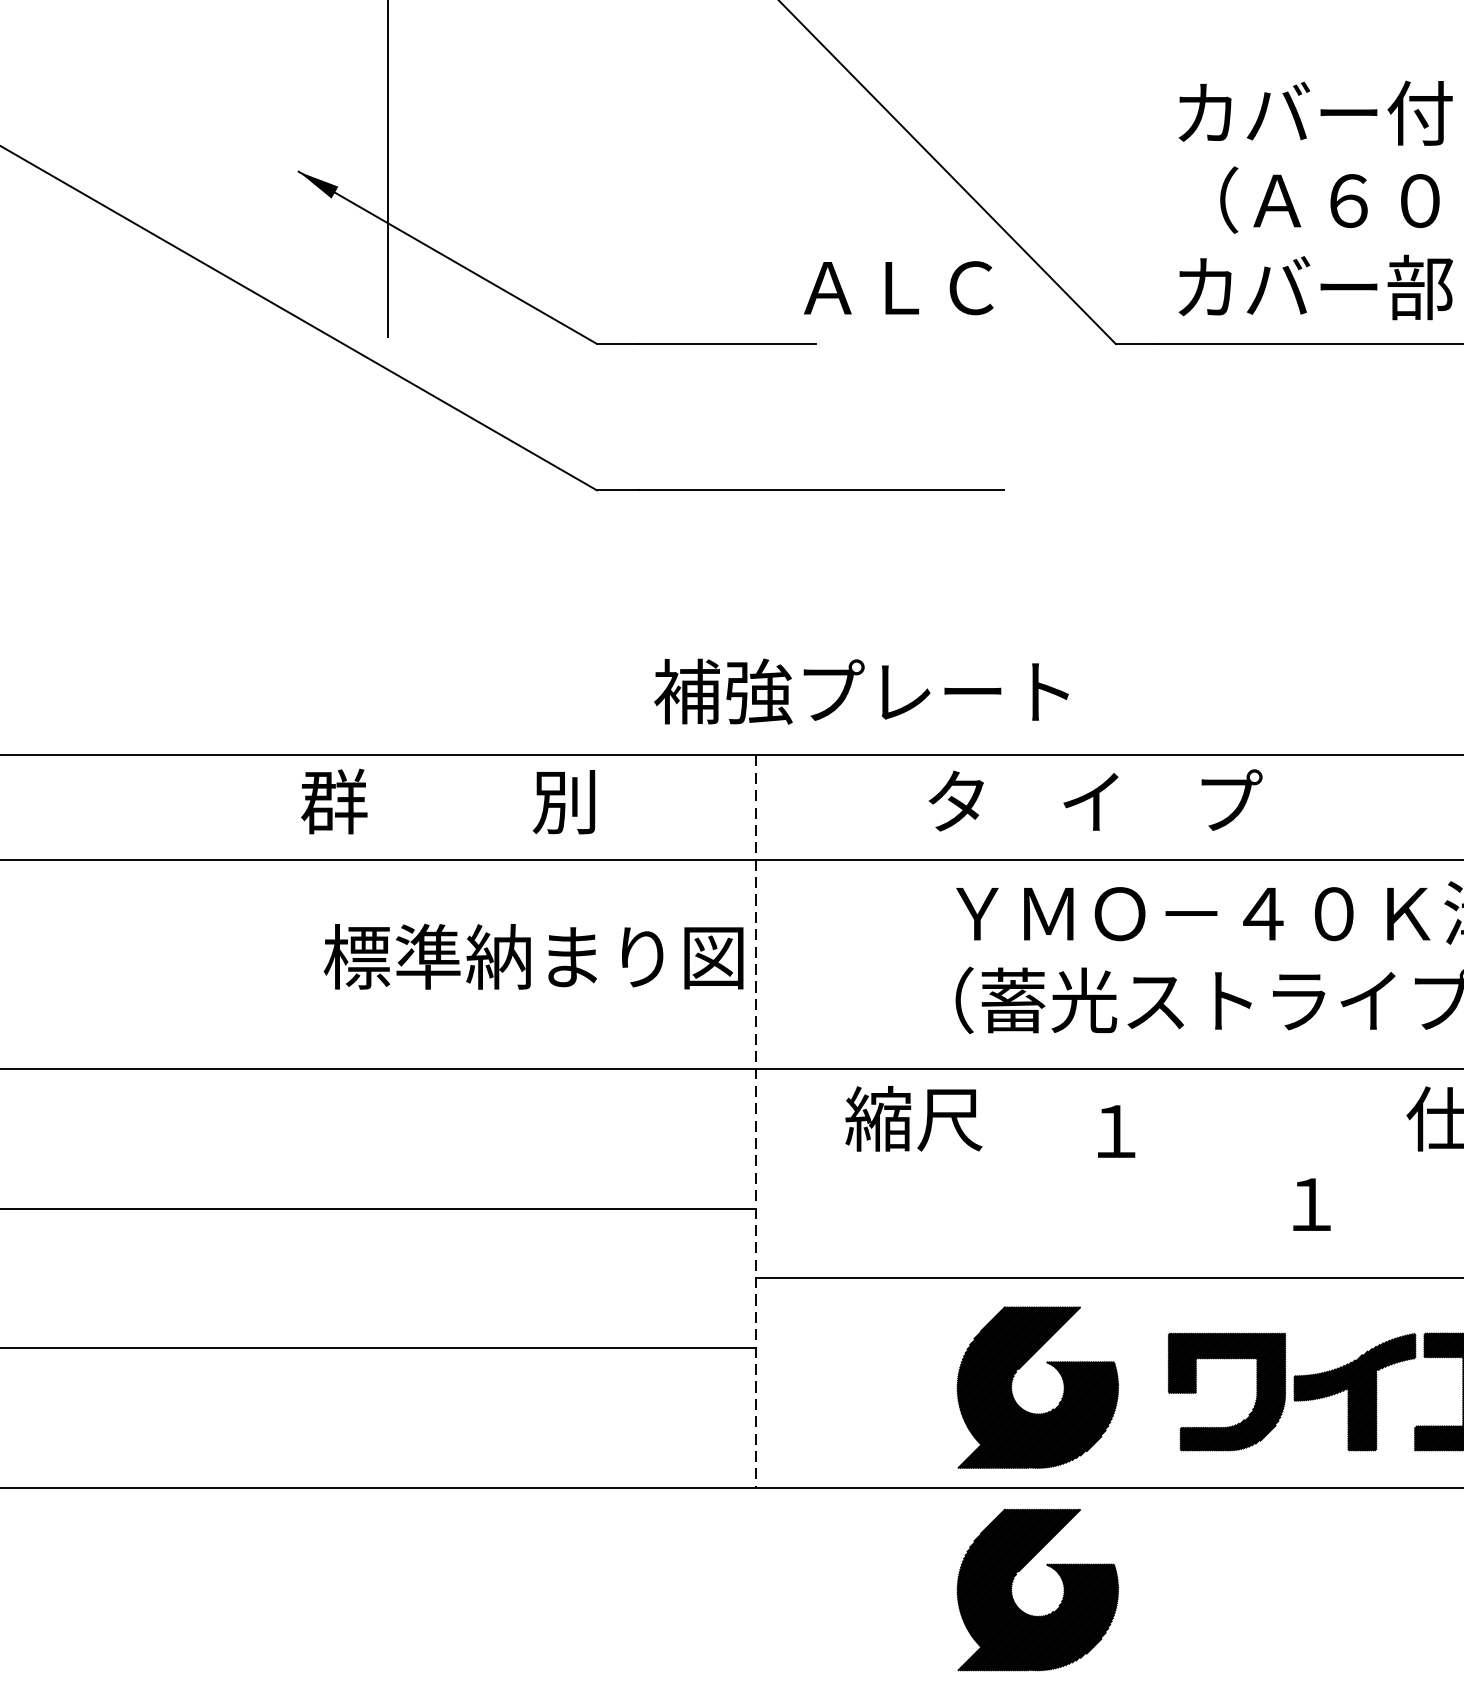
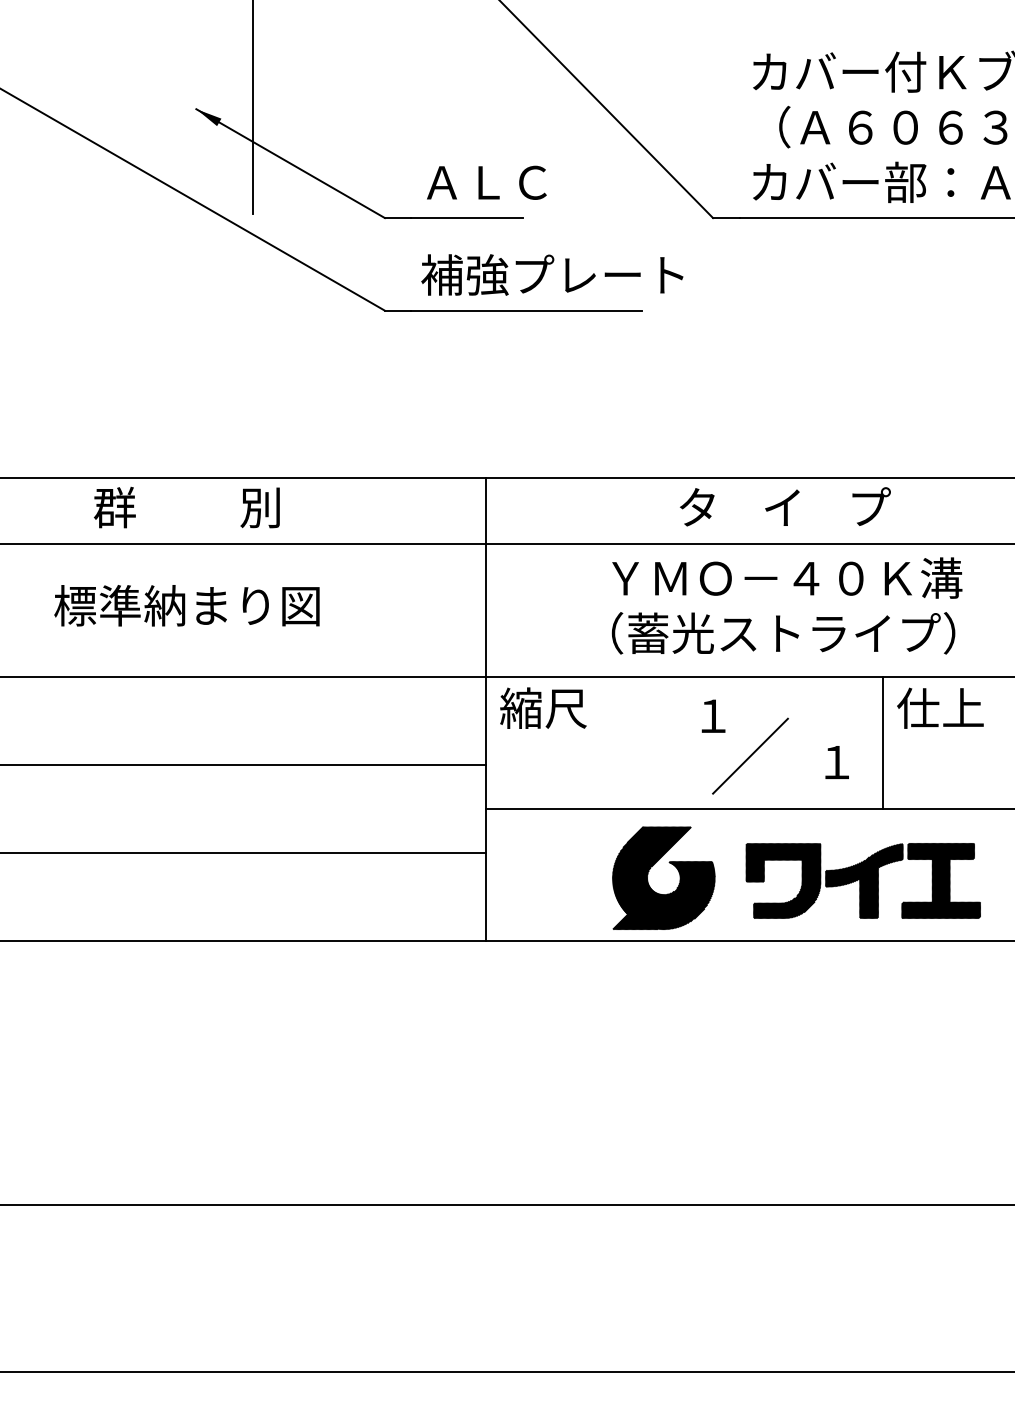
text: (898, 287) -> (486, 182), moved
text: (861, 690) -> (552, 274), moved
text: (1095, 799) -> (785, 506), moved
text: (447, 801) -> (186, 507), moved
text: (532, 956) -> (186, 605), moved
text: (913, 1117) -> (543, 707), moved
line: (755, 1120) -> (485, 709), dashed -> solid
line: (1383, 1173) -> (882, 742), added
line: (1174, 1193) -> (750, 755), added
part: (1018, 1574) -> (651, 996), removed

